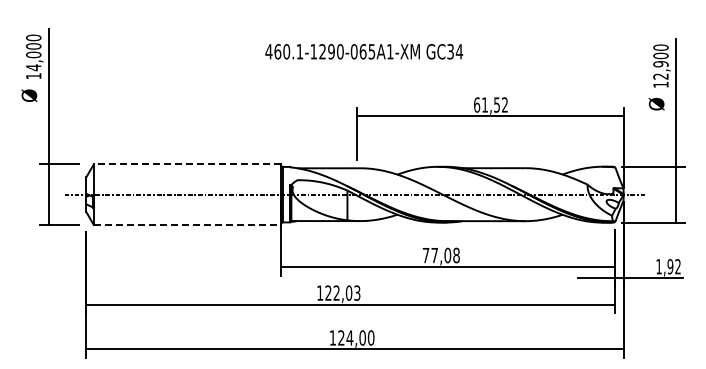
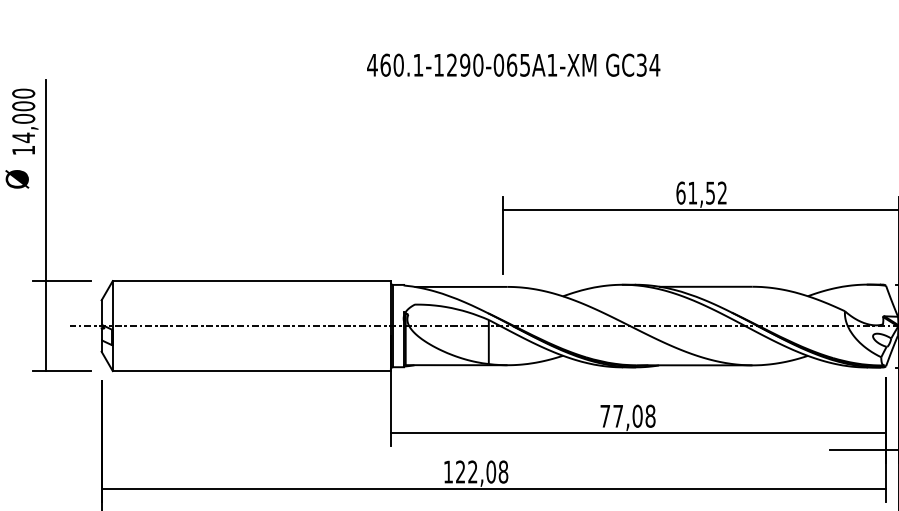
text: (364, 51) -> (514, 64), moved
line: (187, 164) -> (251, 281), dashed -> solid
line: (187, 225) -> (251, 371), dashed -> solid
text: (357, 292) -> (503, 471), 122,03 -> 122,08

